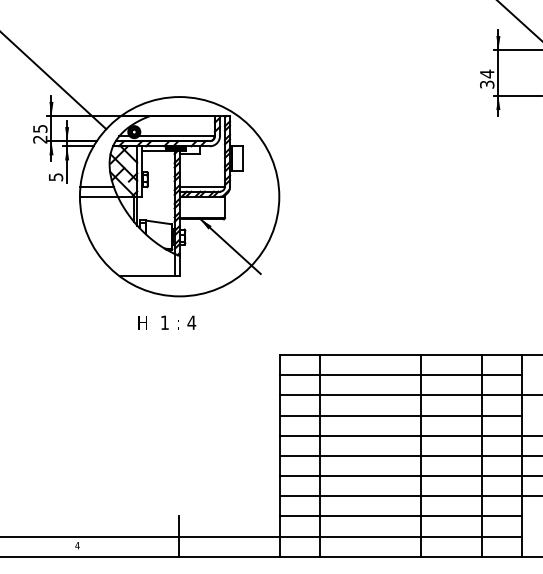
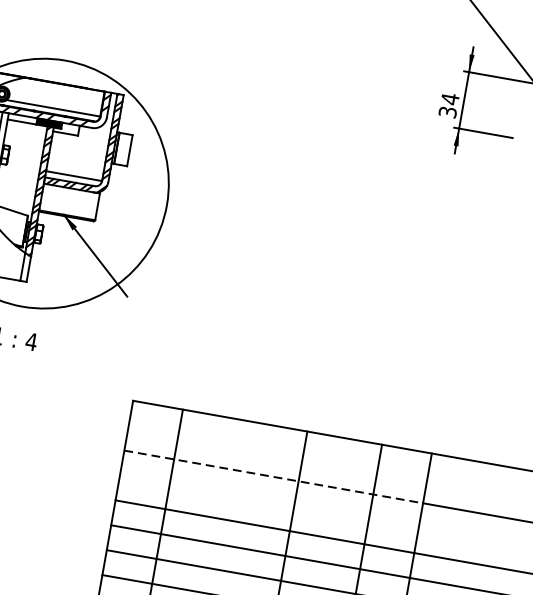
line: (400, 375) -> (277, 452), removed
line: (401, 395) -> (274, 477), solid -> dashed
line: (400, 415) -> (268, 501), removed

